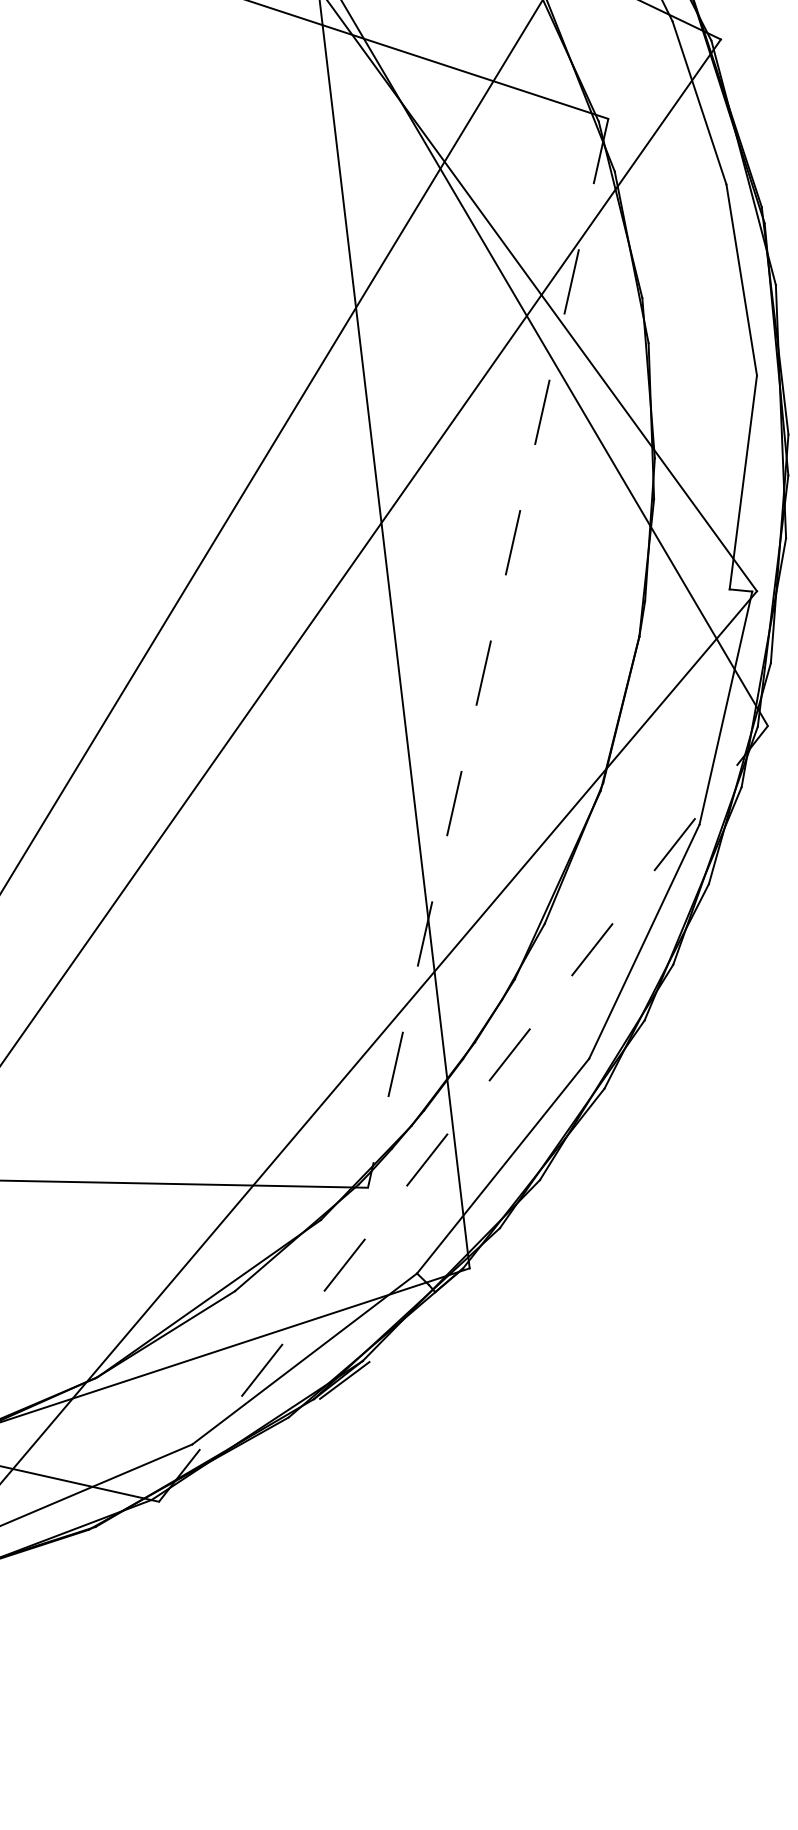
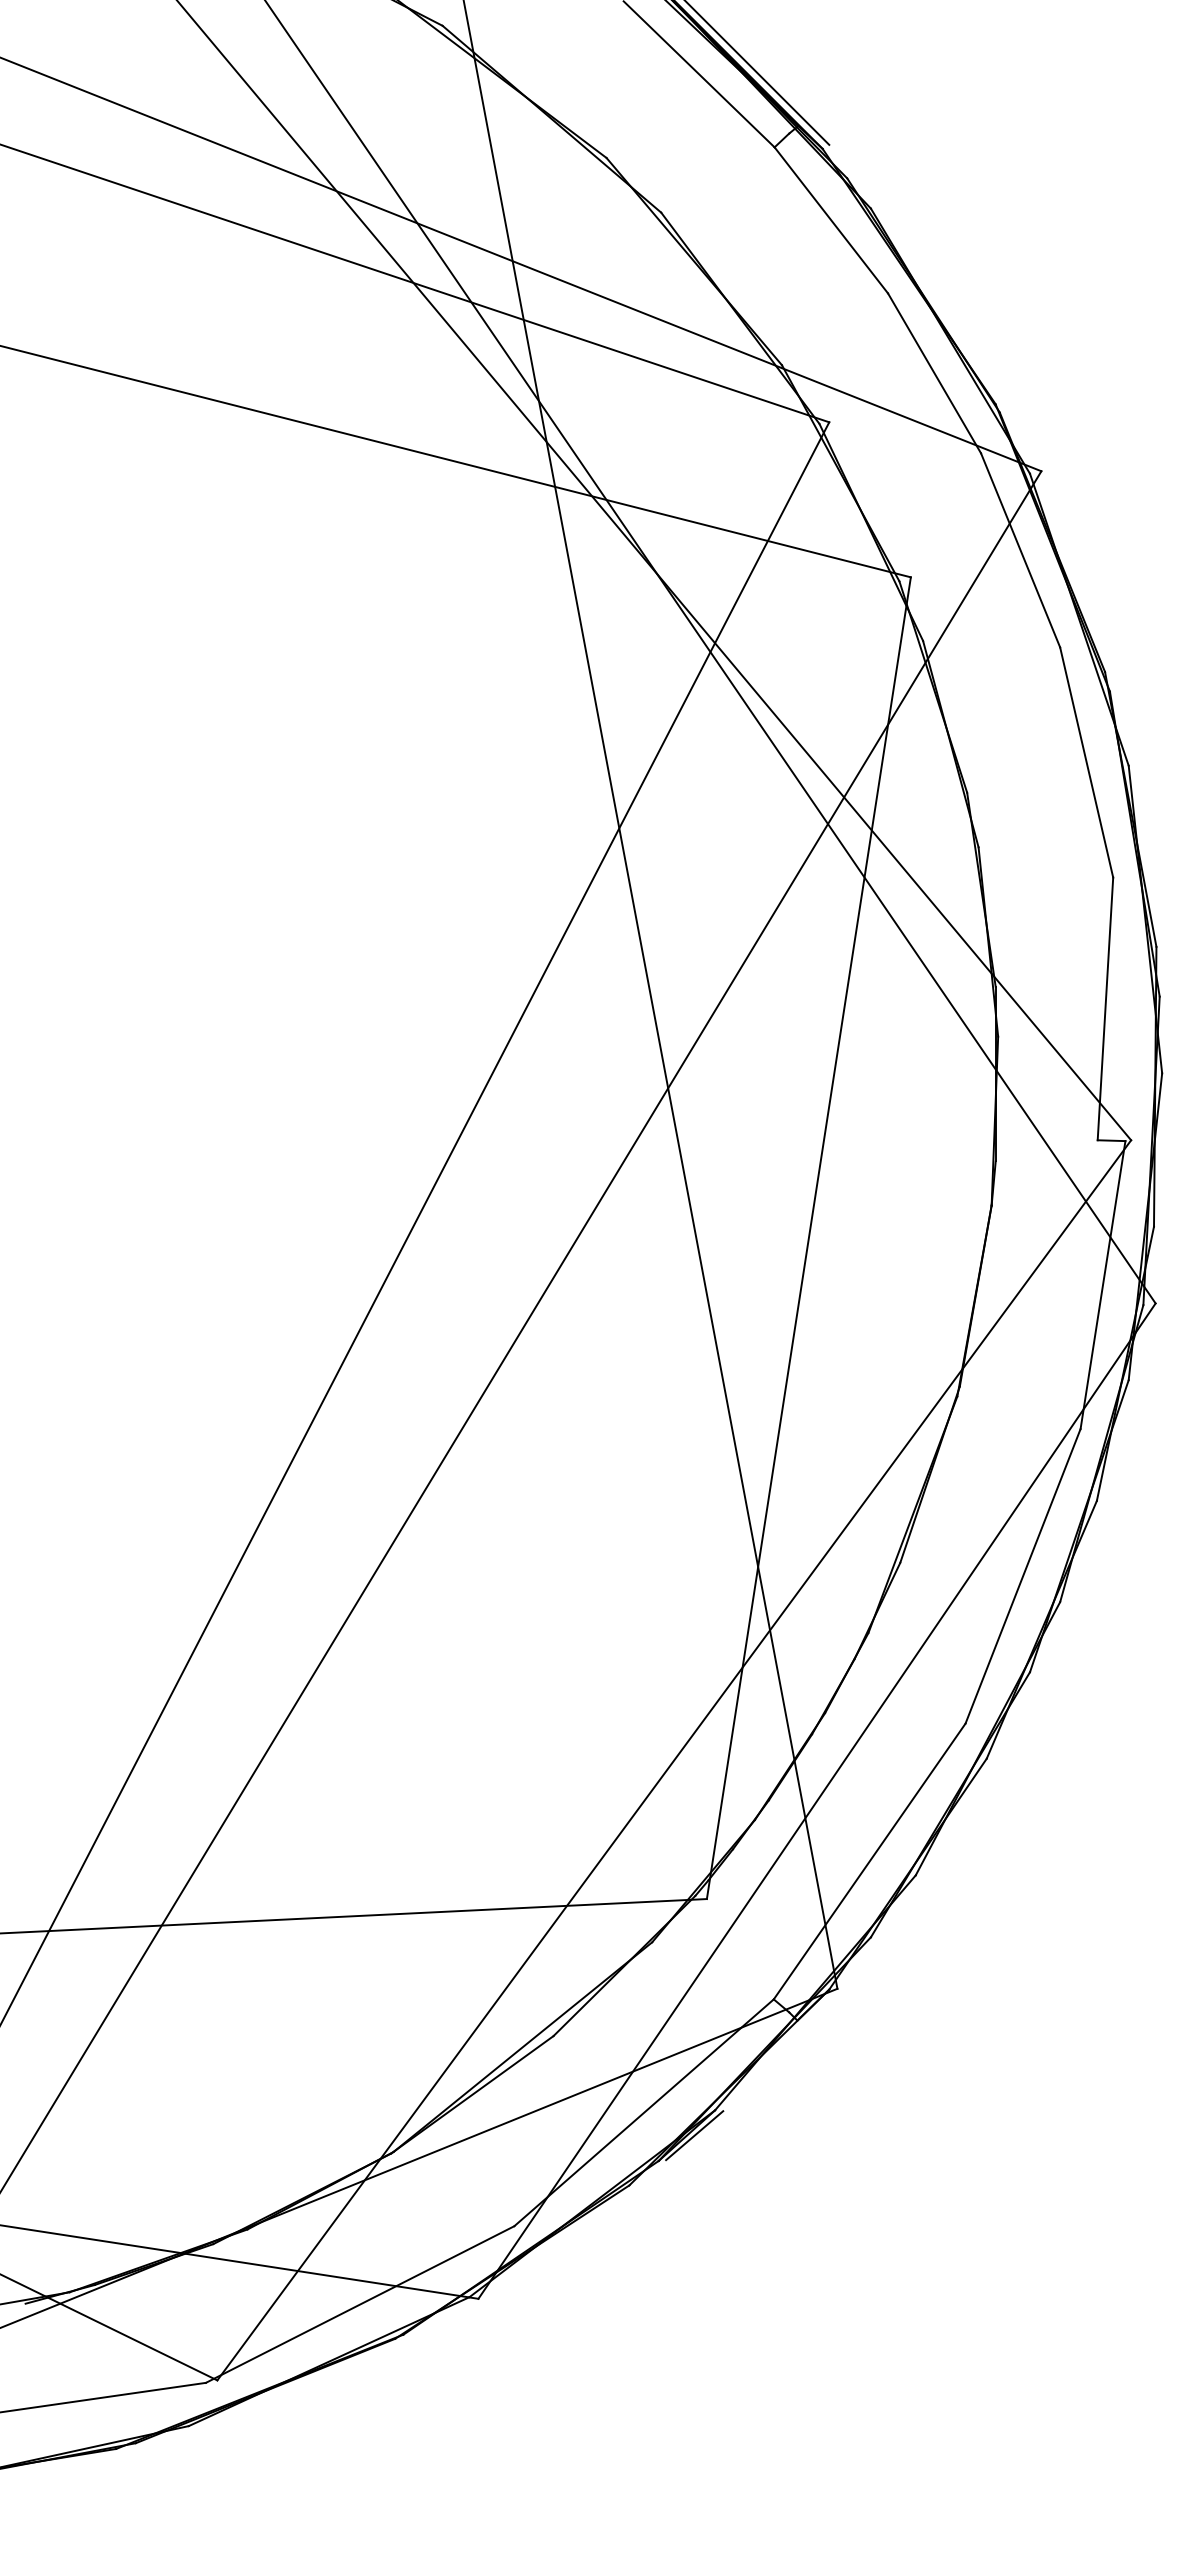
line: (487, 653) -> (808, 1238), dashed -> solid
line: (463, 1114) -> (817, 1801), dashed -> solid

